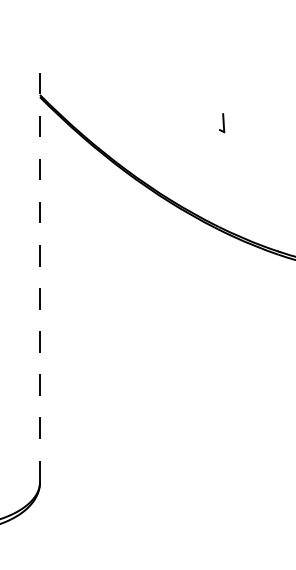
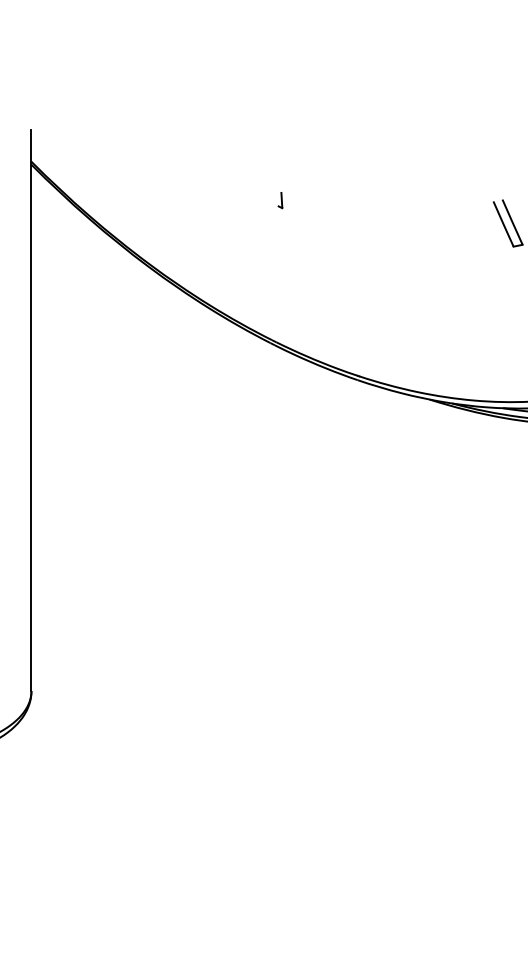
part: (222, 123) -> (280, 200), size x0.62
line: (40, 276) -> (31, 410), dashed -> solid

